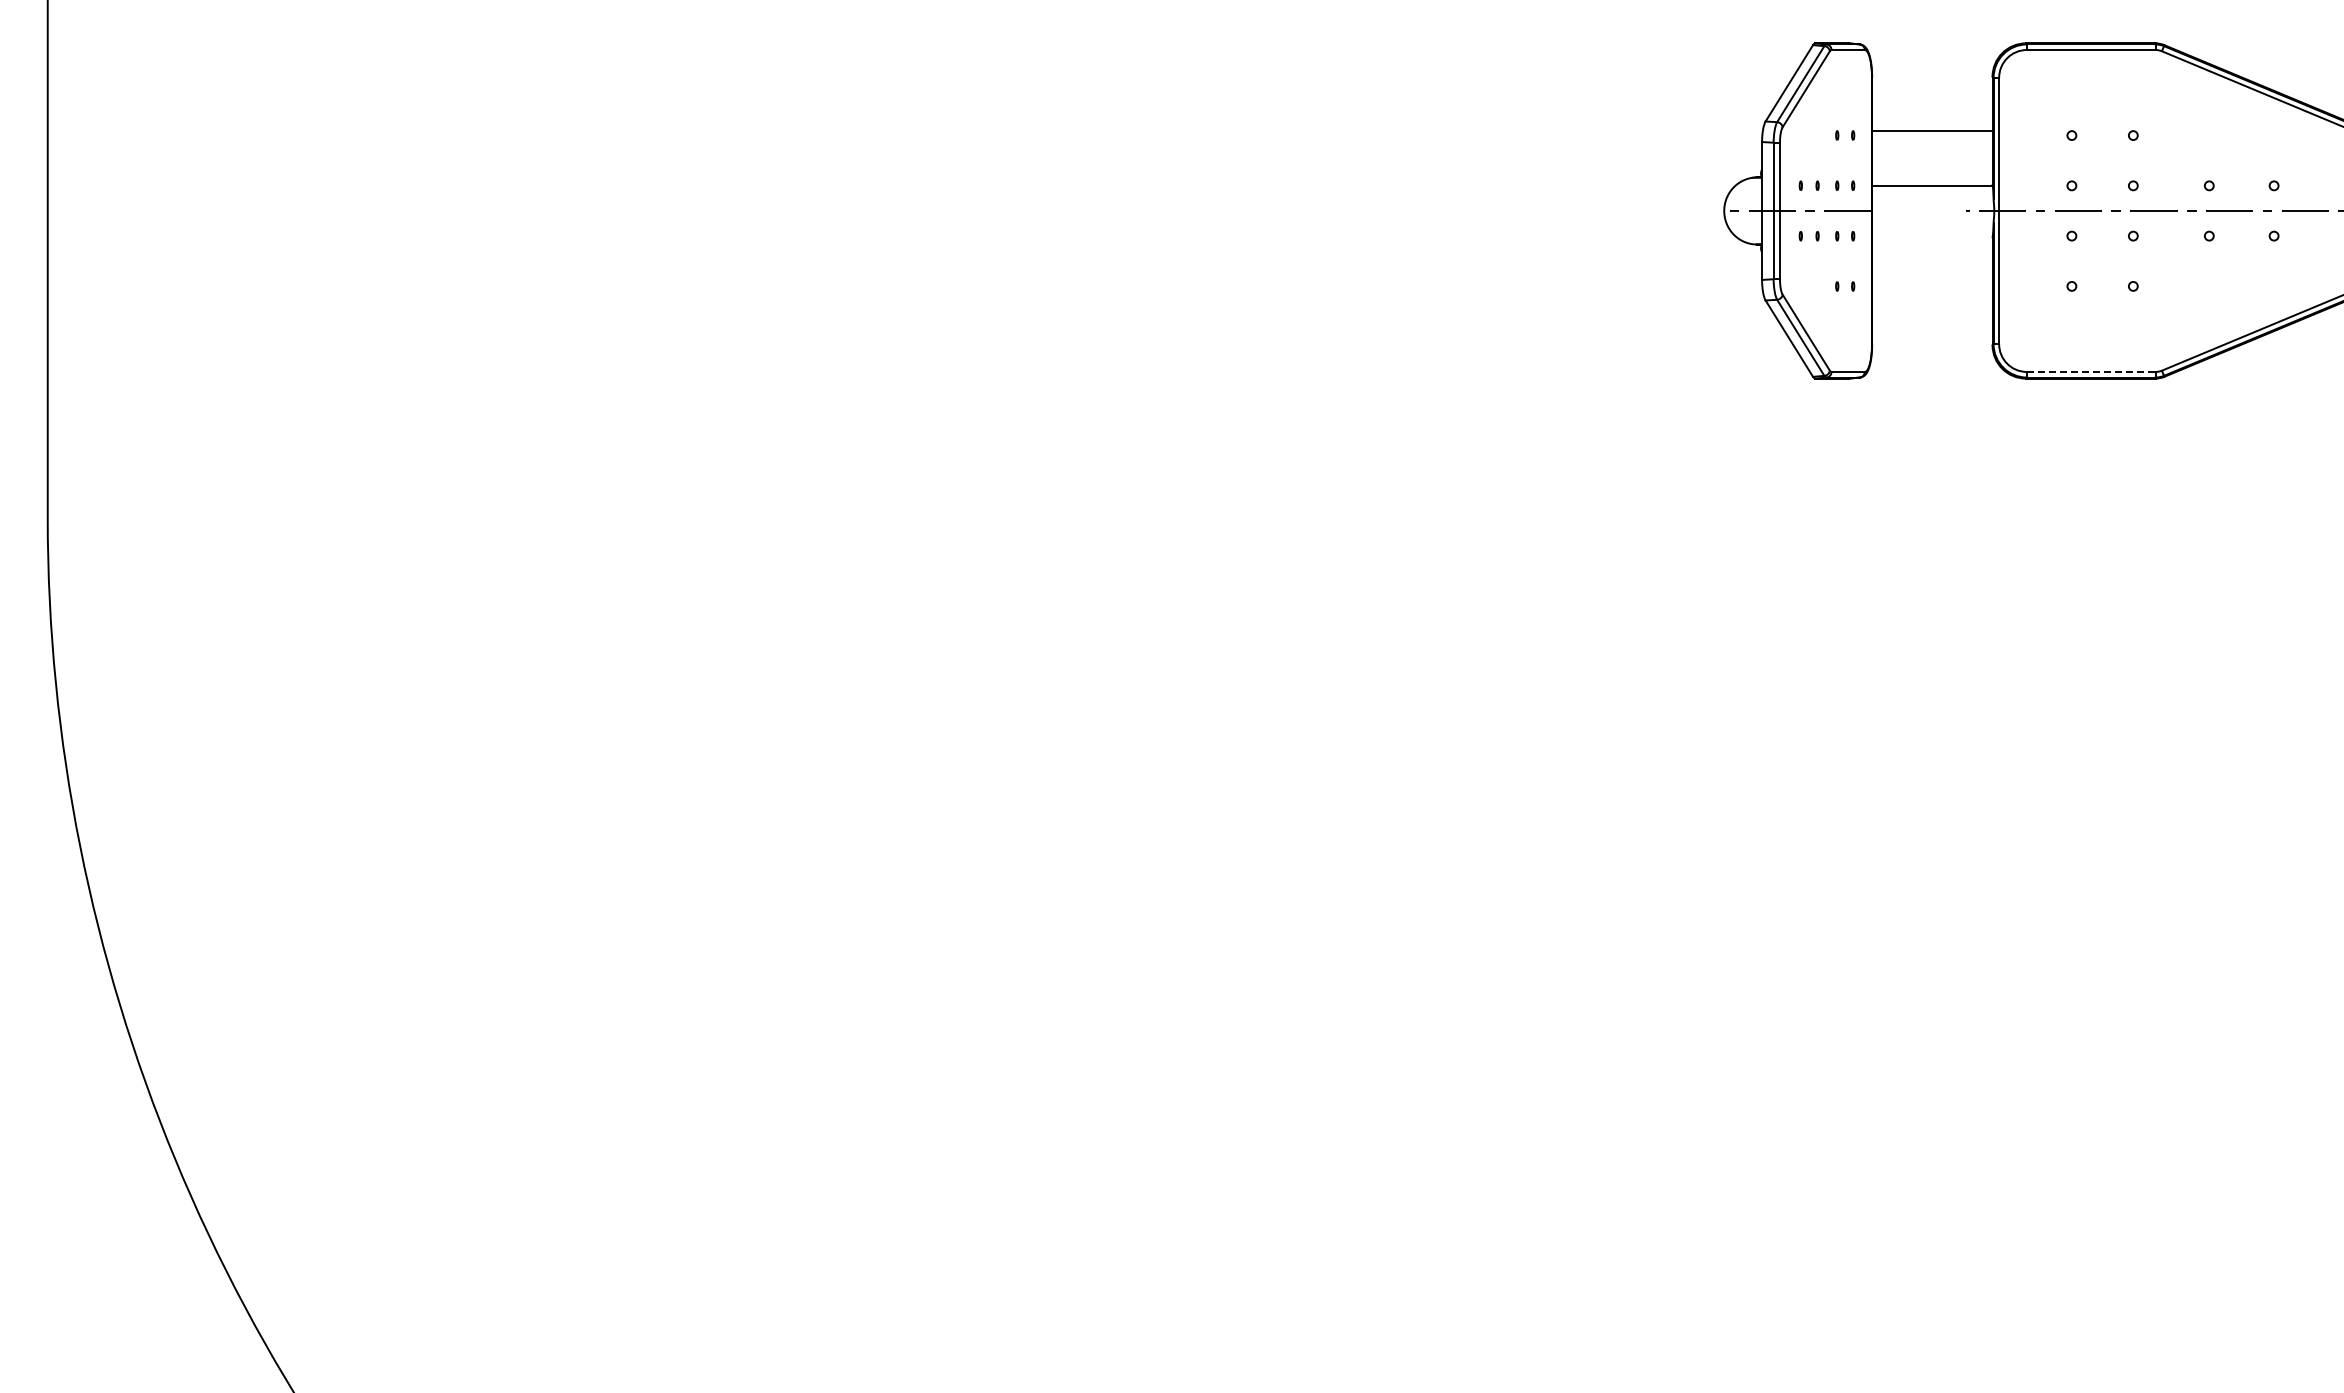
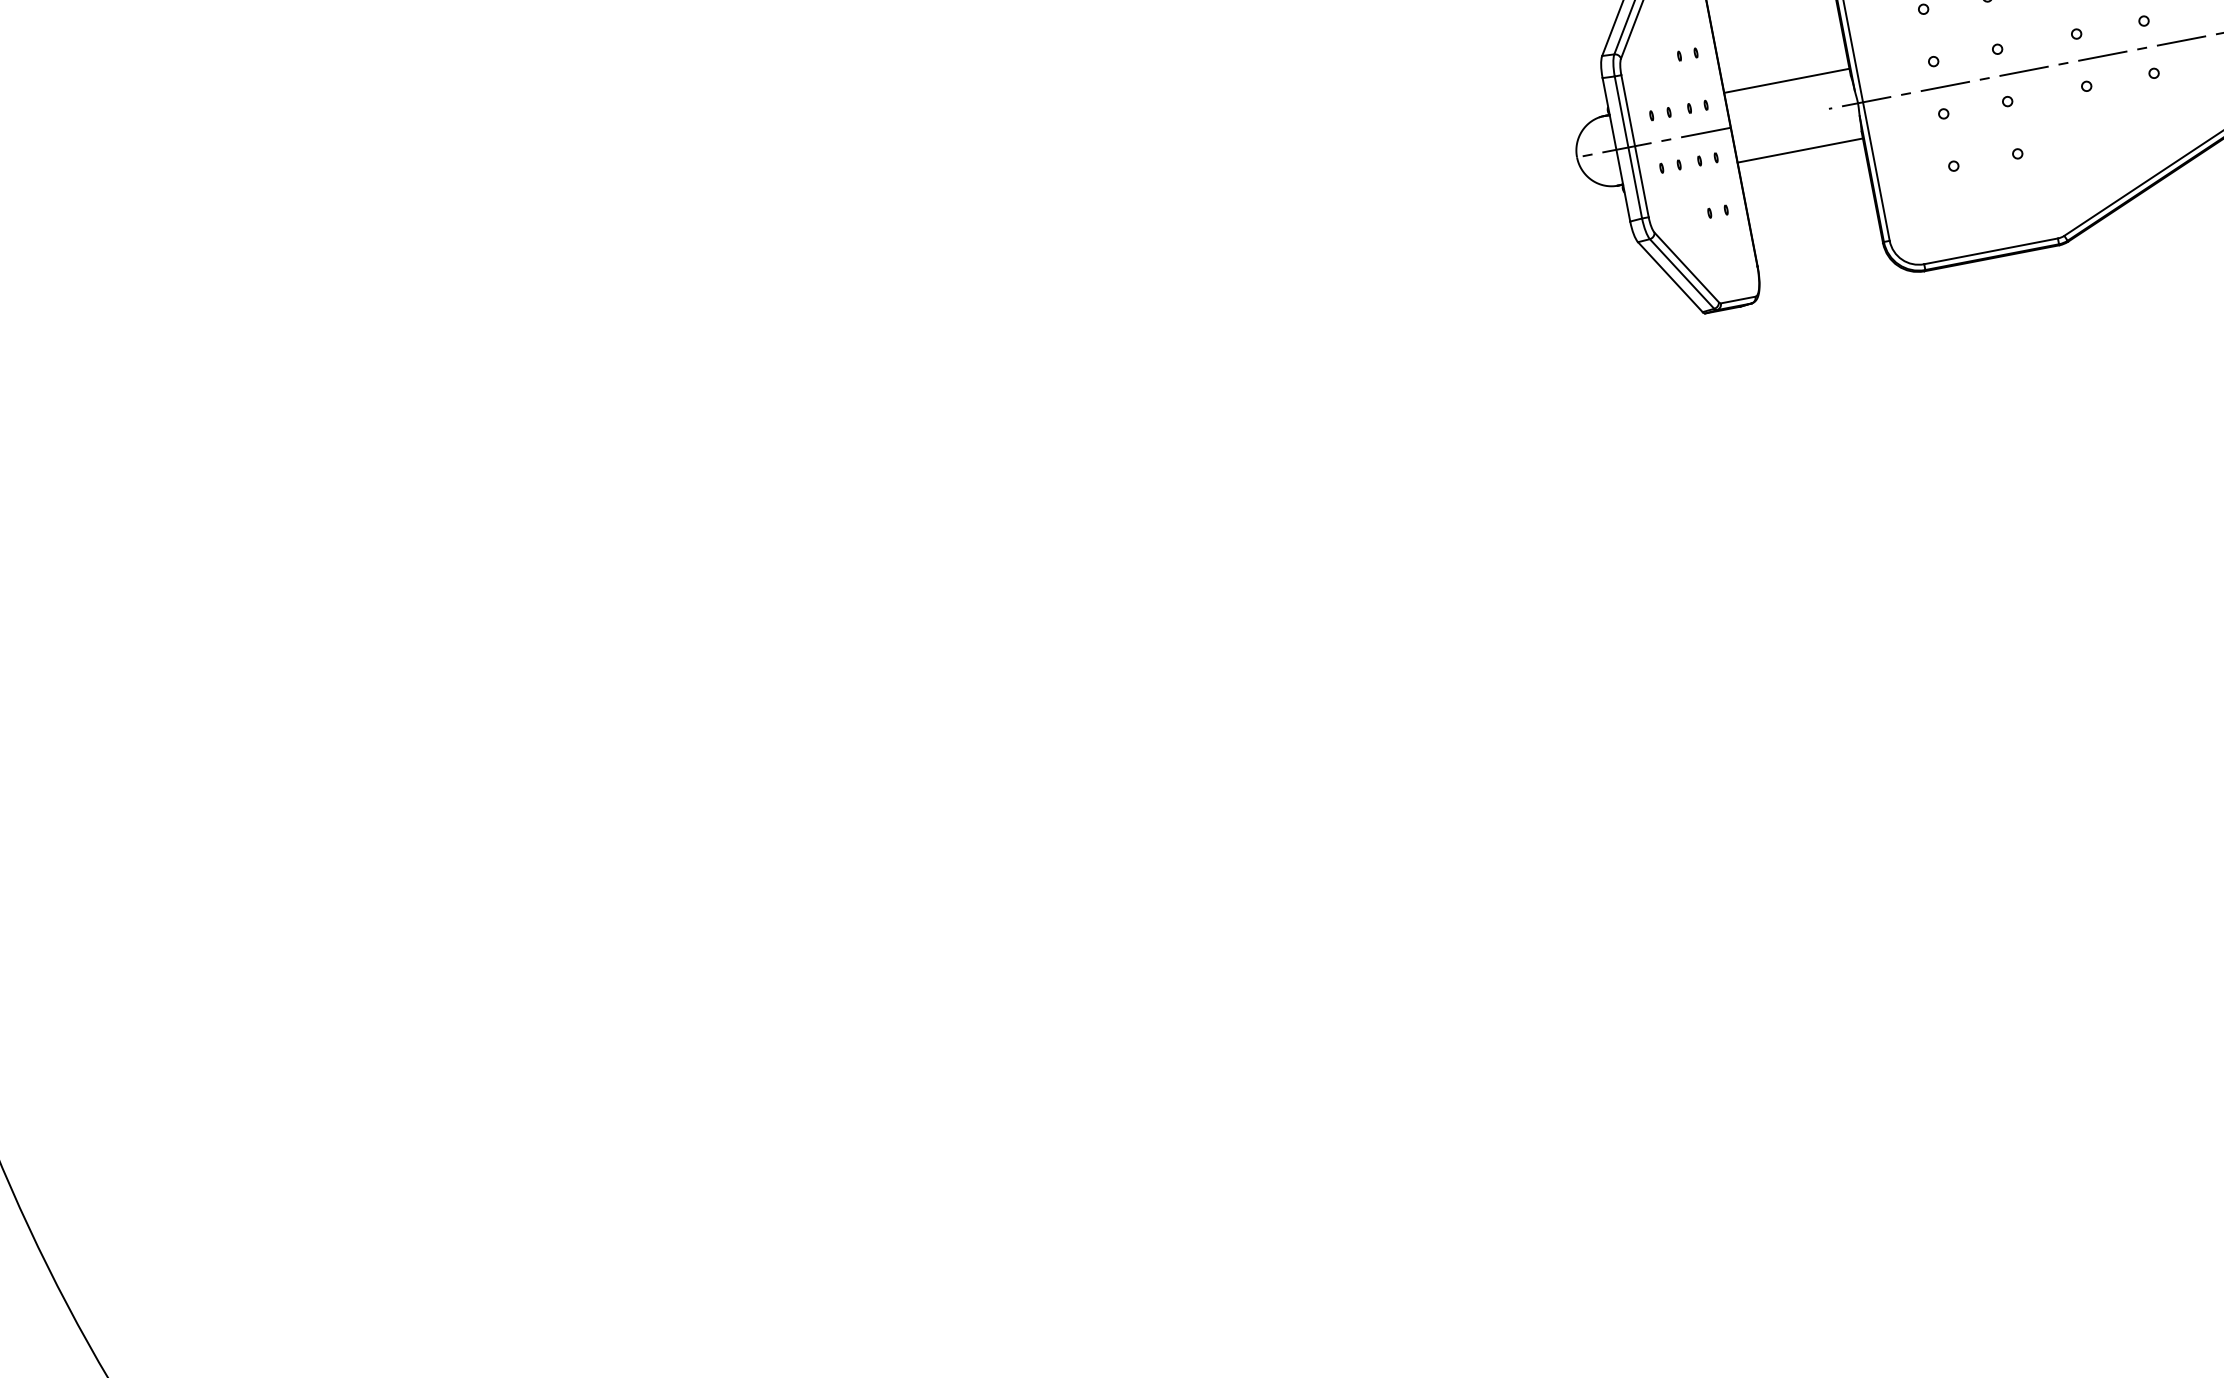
line: (1932, 131) -> (1786, 80), moved
line: (1932, 185) -> (1800, 150), moved
line: (2091, 371) -> (1991, 250), dashed -> solid

